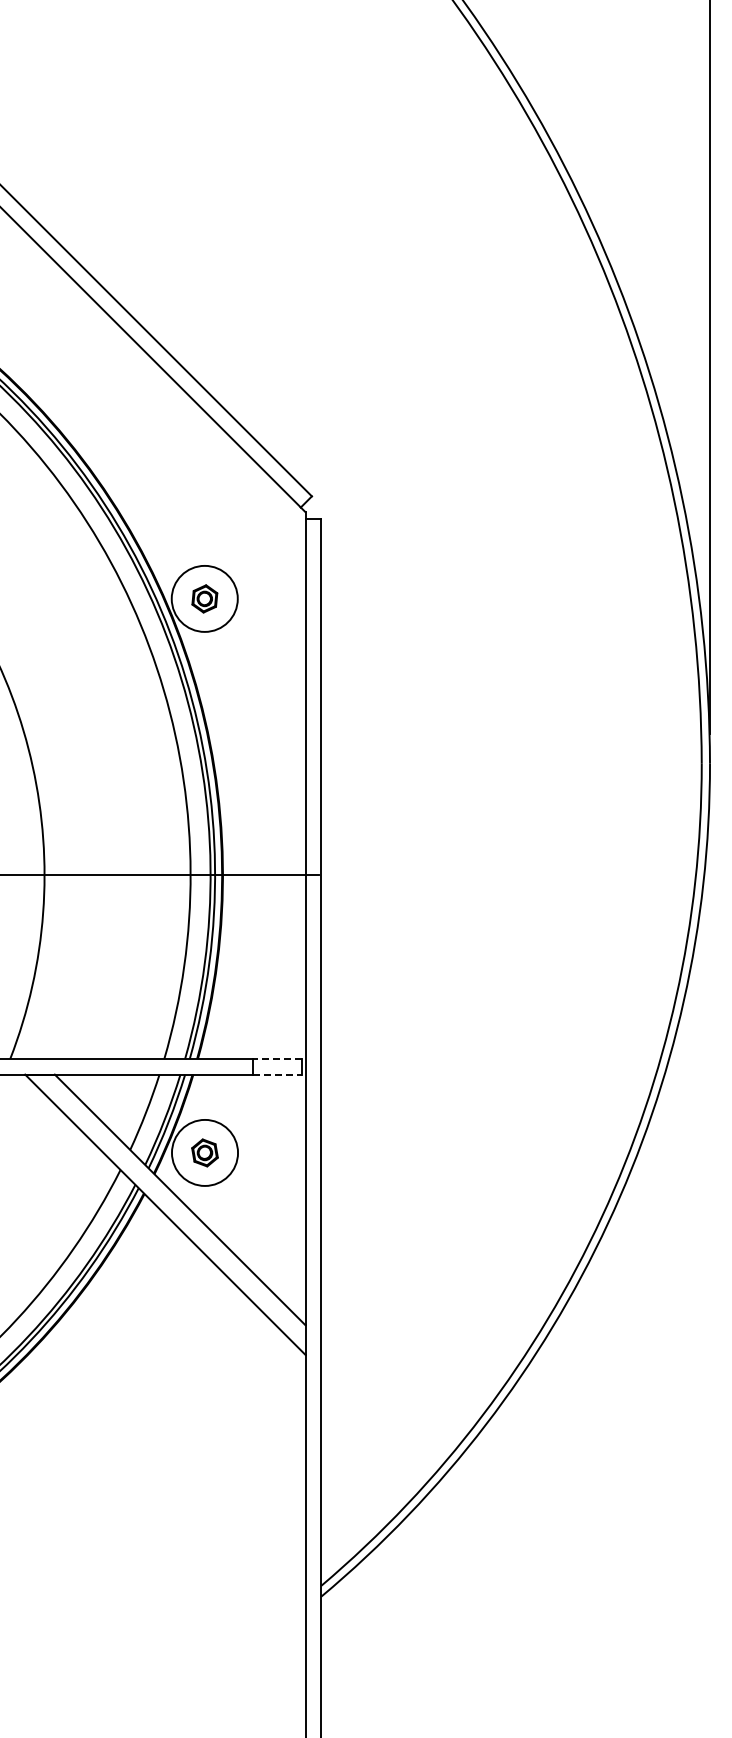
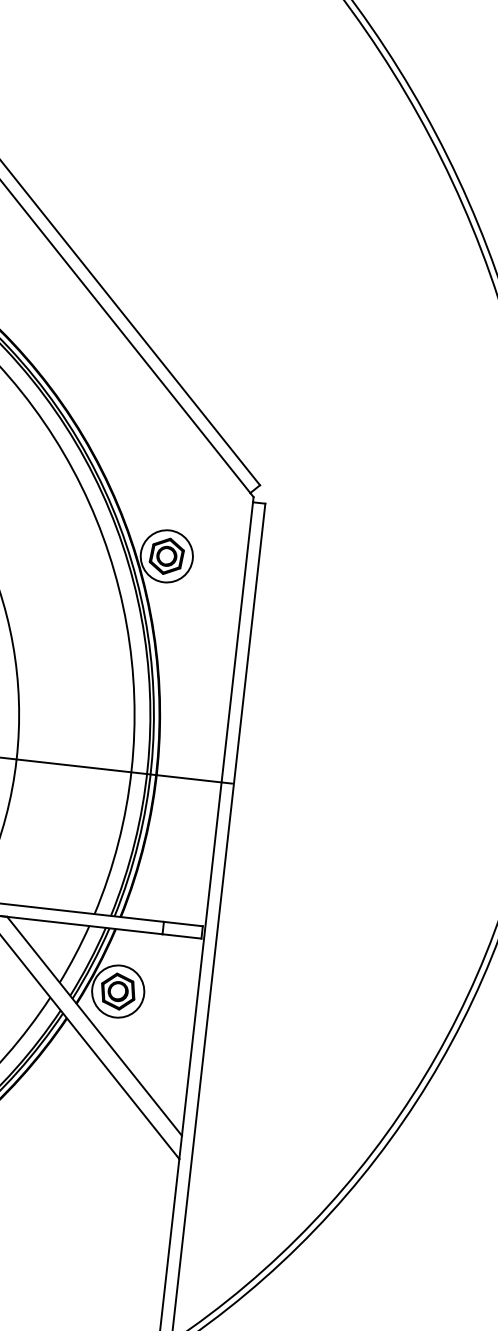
part: (204, 598) -> (166, 556), size x1.67
line: (277, 1058) -> (183, 923), dashed -> solid
line: (277, 1074) -> (182, 936), dashed -> solid
part: (204, 1152) -> (117, 991), size x1.67

